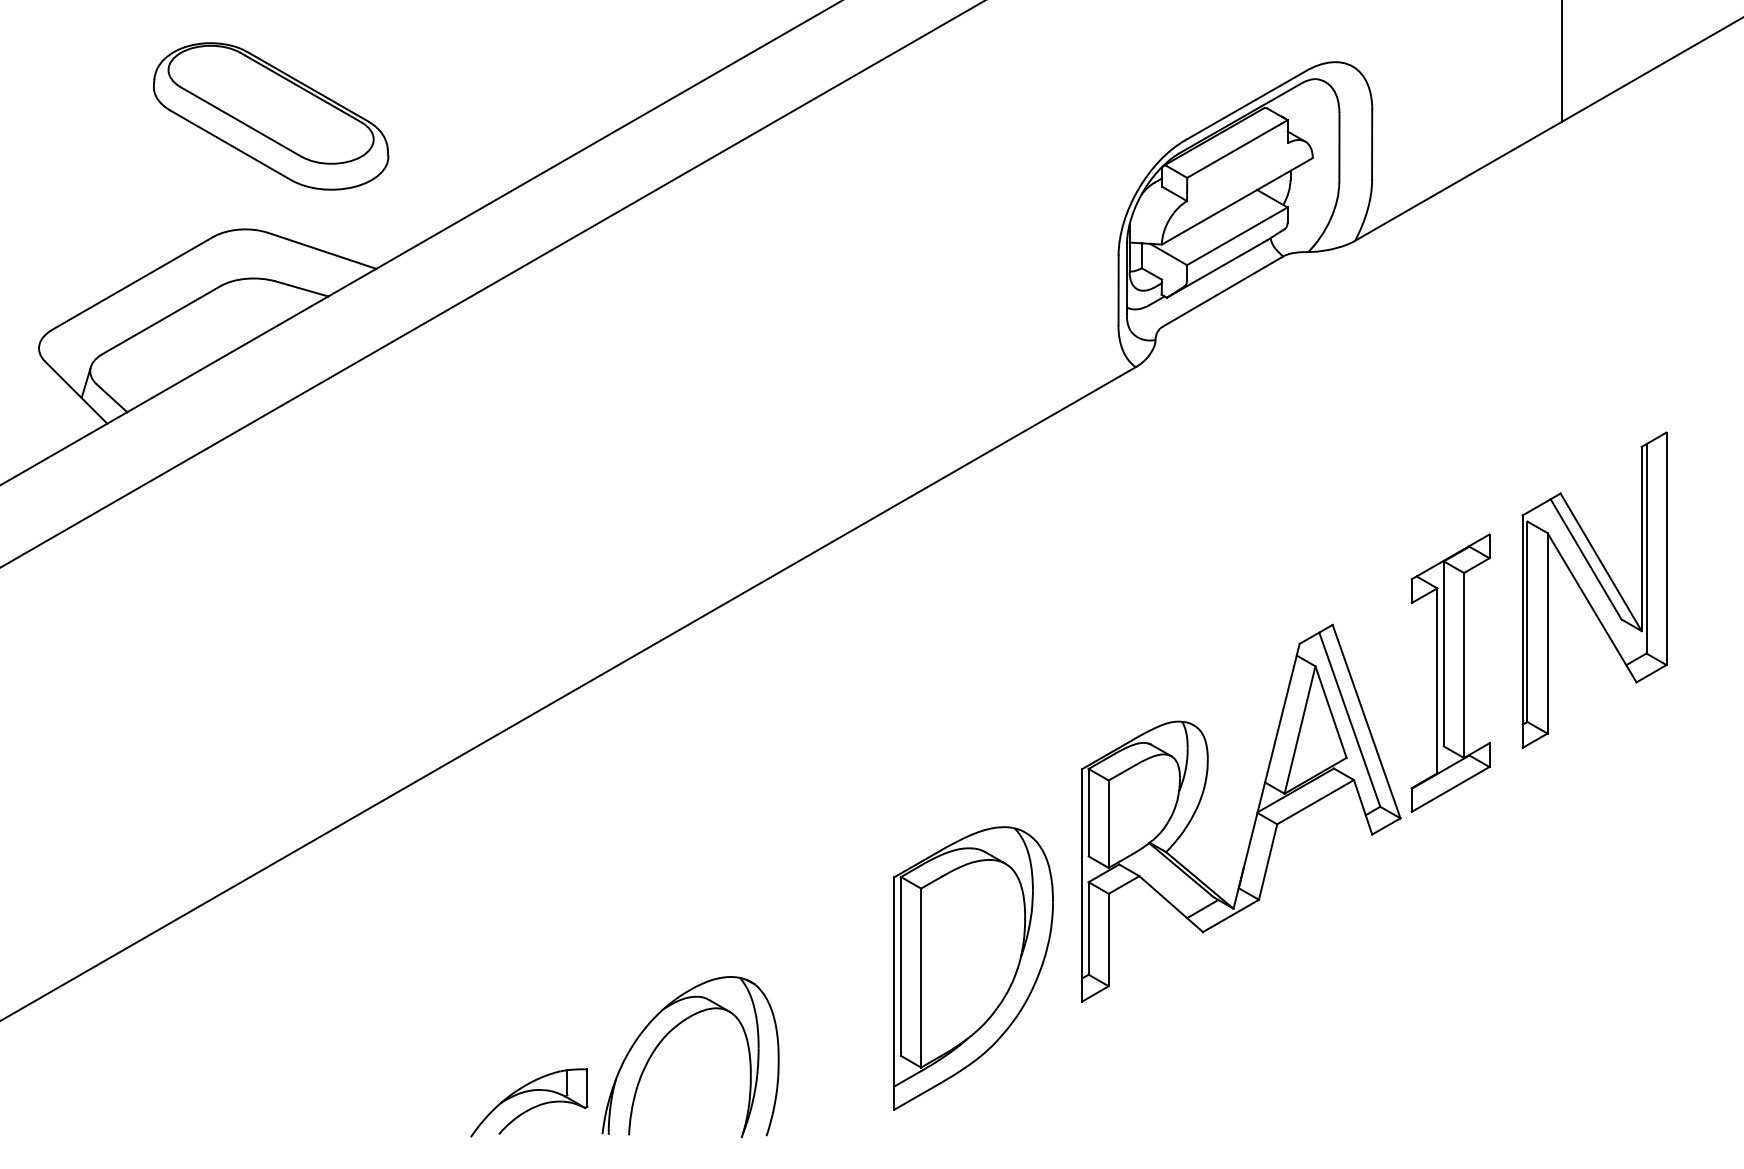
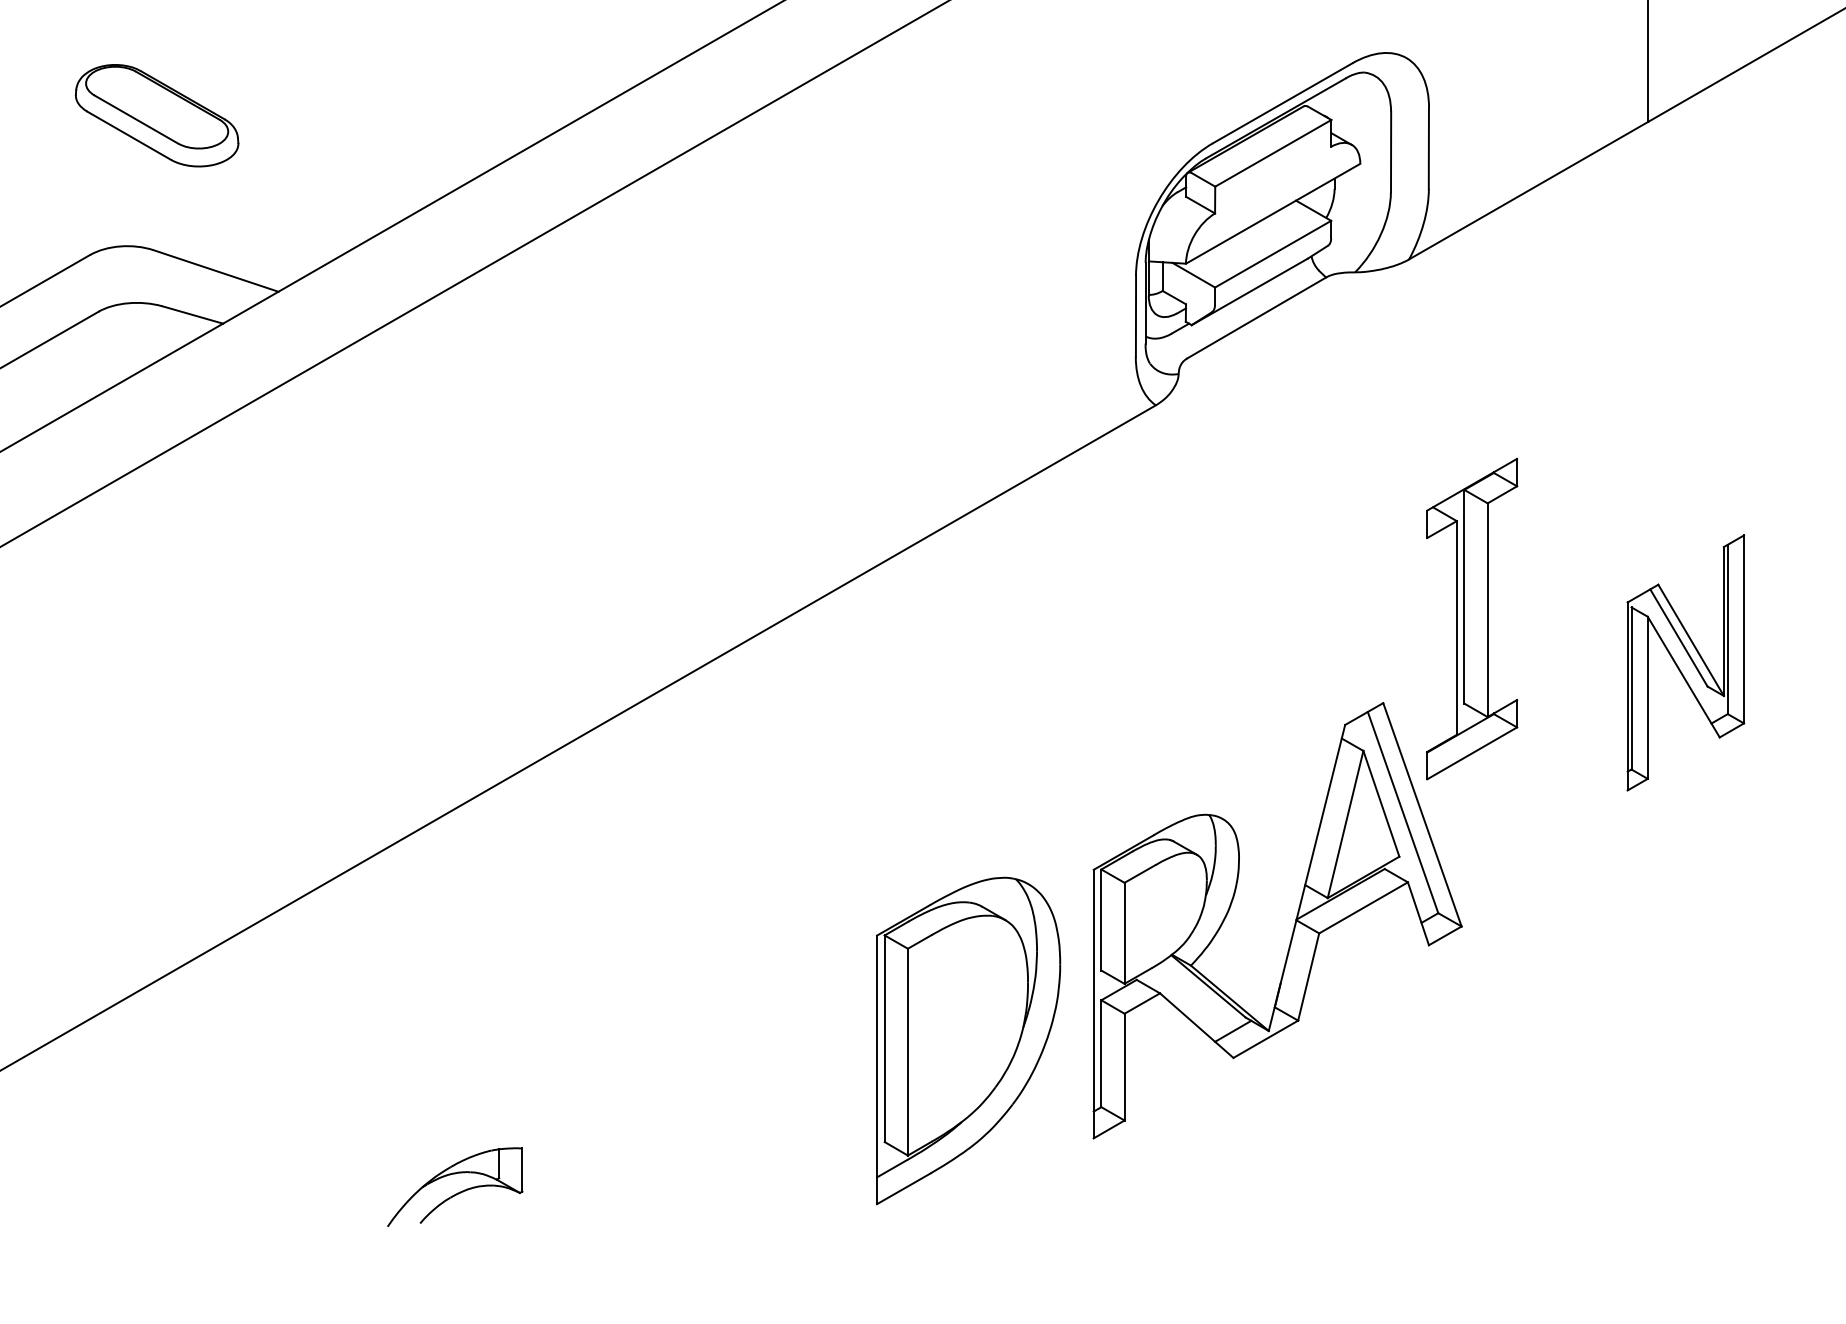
part: (271, 116) -> (157, 115), size x0.6
part: (1594, 589) -> (1685, 662), size x0.7
part: (1450, 672) -> (1472, 618), moved
part: (973, 968) -> (968, 1041), moved
part: (668, 1034) -> (616, 1176), removed
part: (529, 1102) -> (455, 1186), moved

